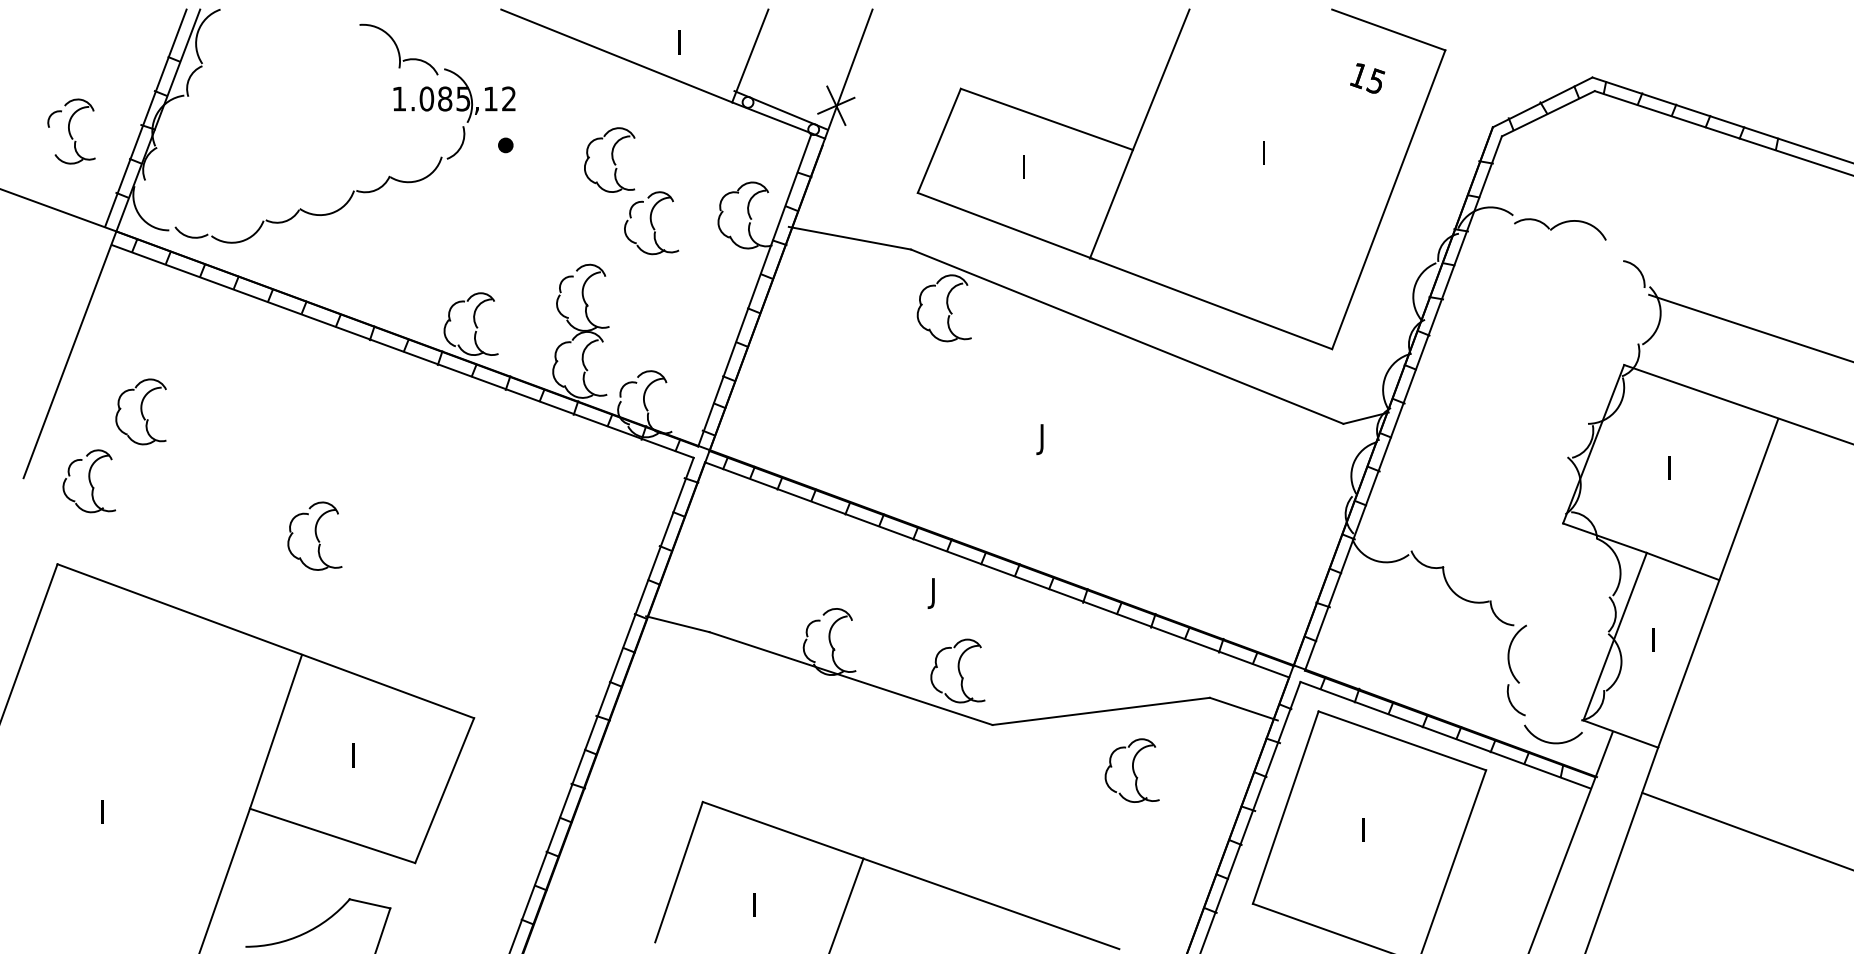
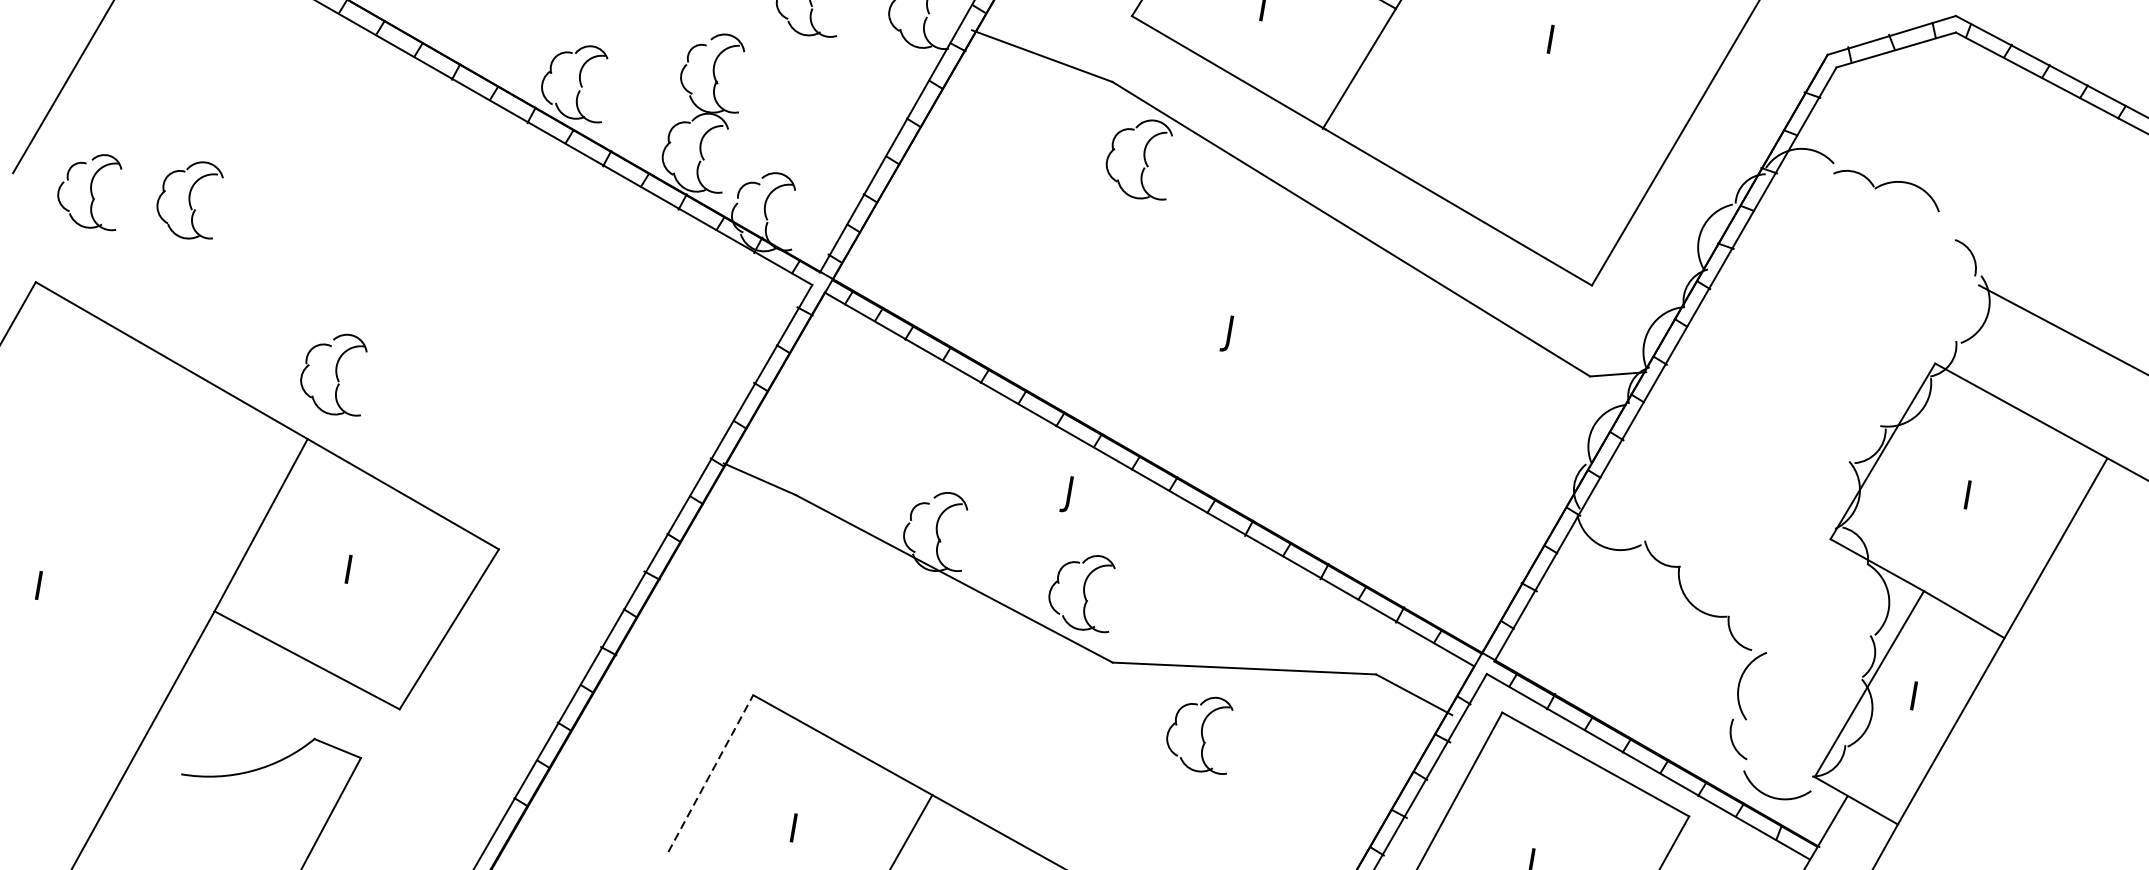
part: (140, 411) -> (188, 198), moved
part: (314, 535) -> (334, 372), moved
part: (1131, 770) -> (1199, 733), moved
line: (679, 871) -> (711, 772), solid -> dashed

